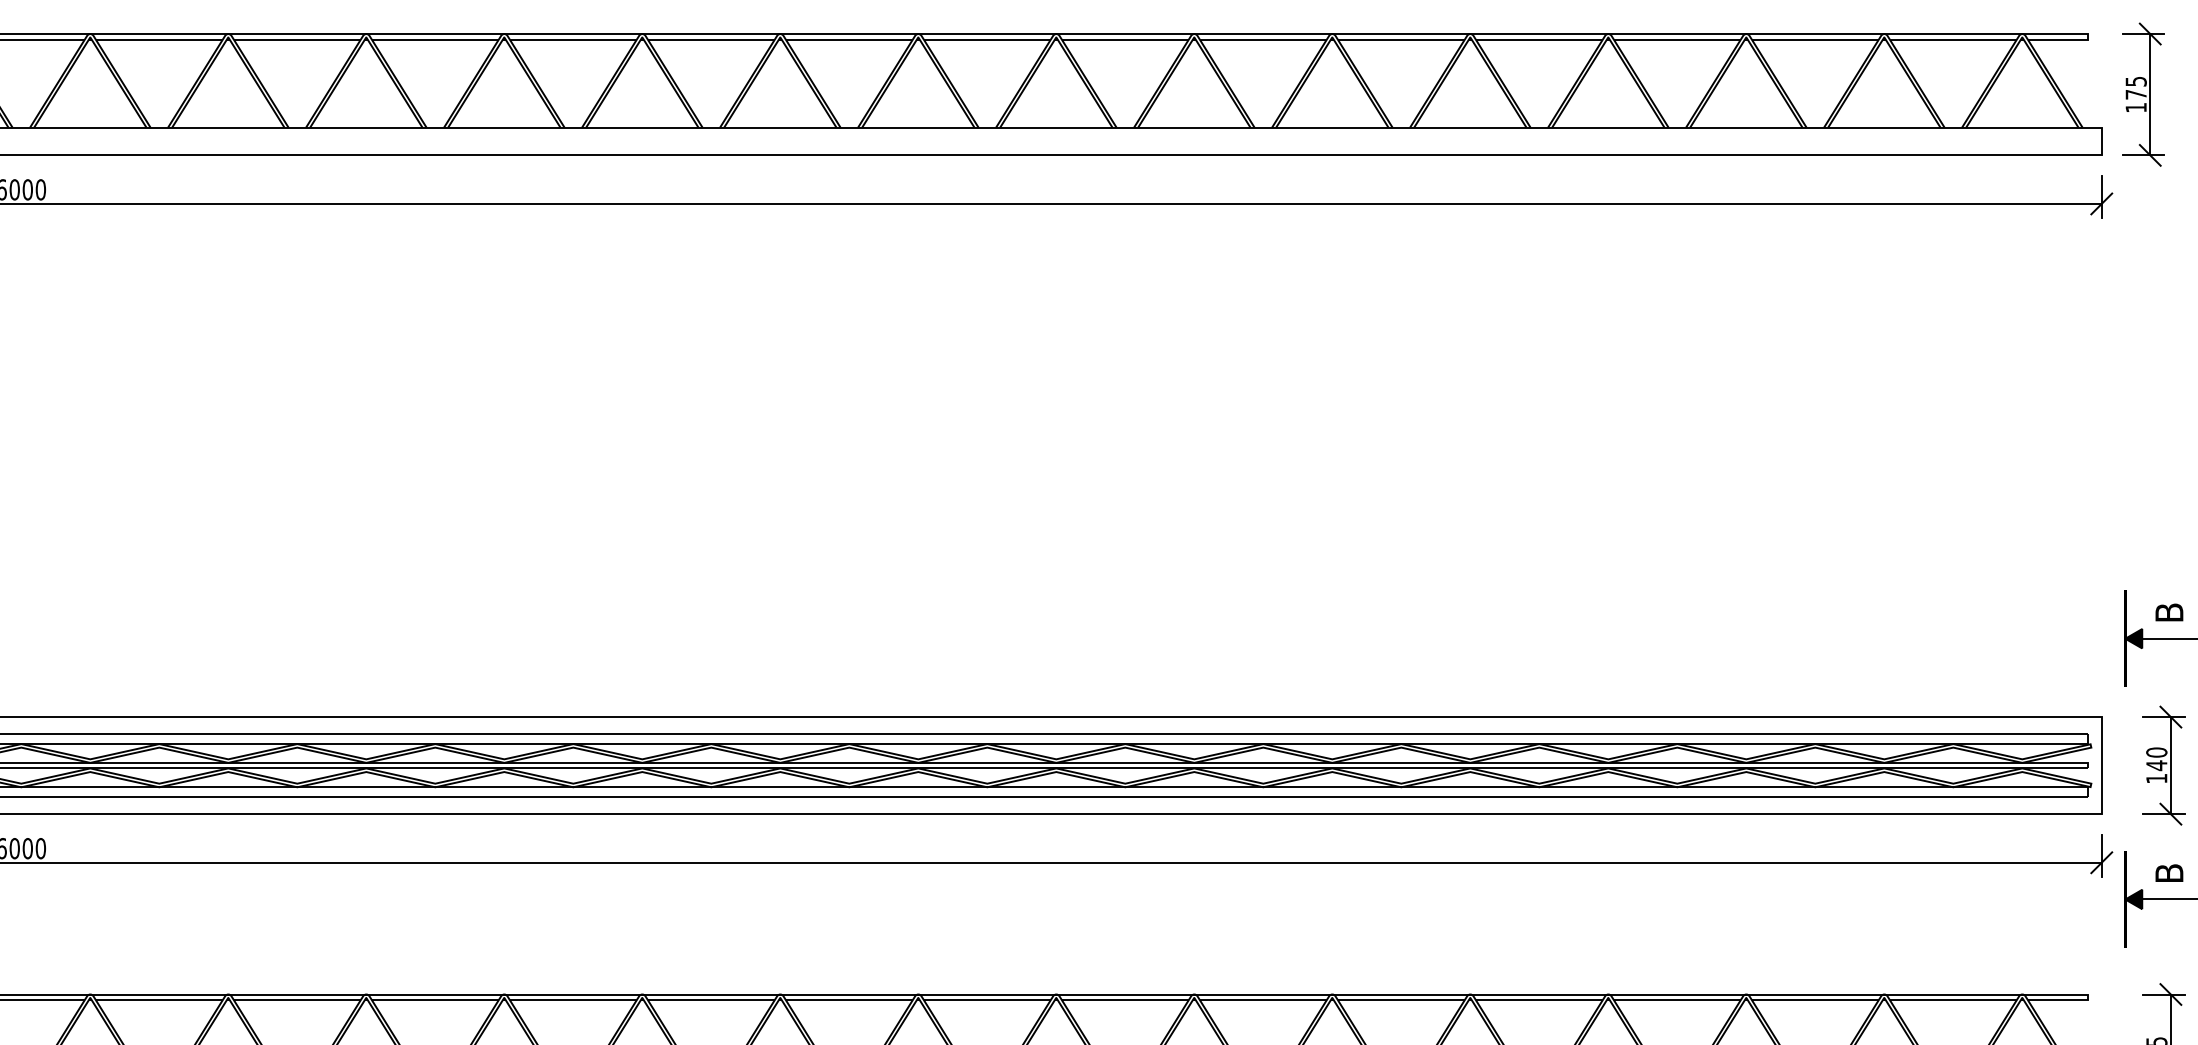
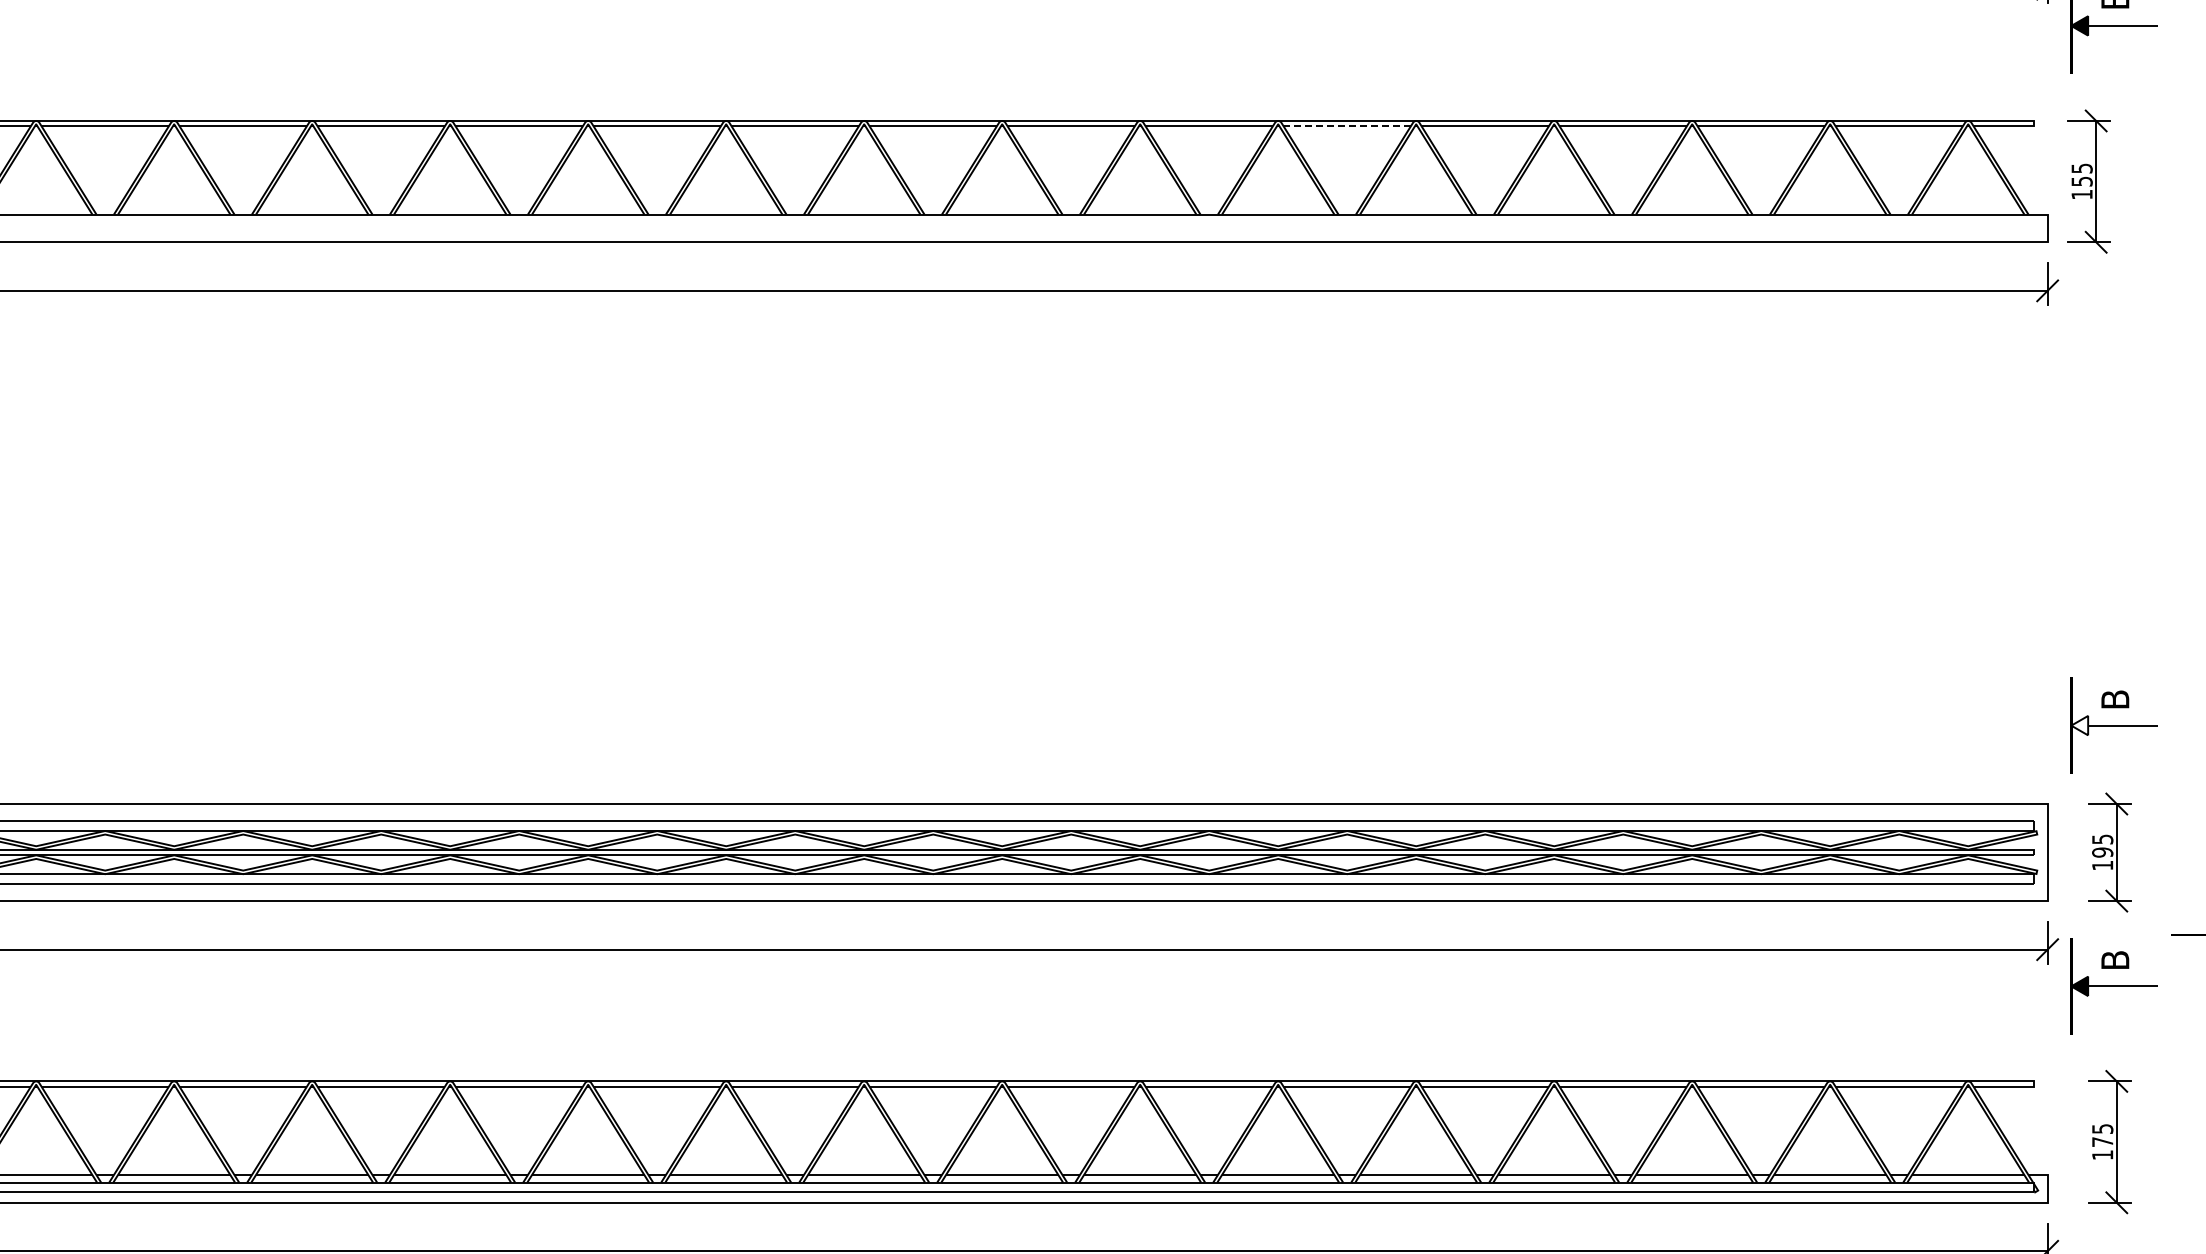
line: (1401, 39) -> (1347, 126), solid -> dashed
text: (2135, 94) -> (2081, 181), 175 -> 155
fill: (2133, 638) -> (2079, 725), removed
text: (2156, 758) -> (2102, 845), 140 -> 195

